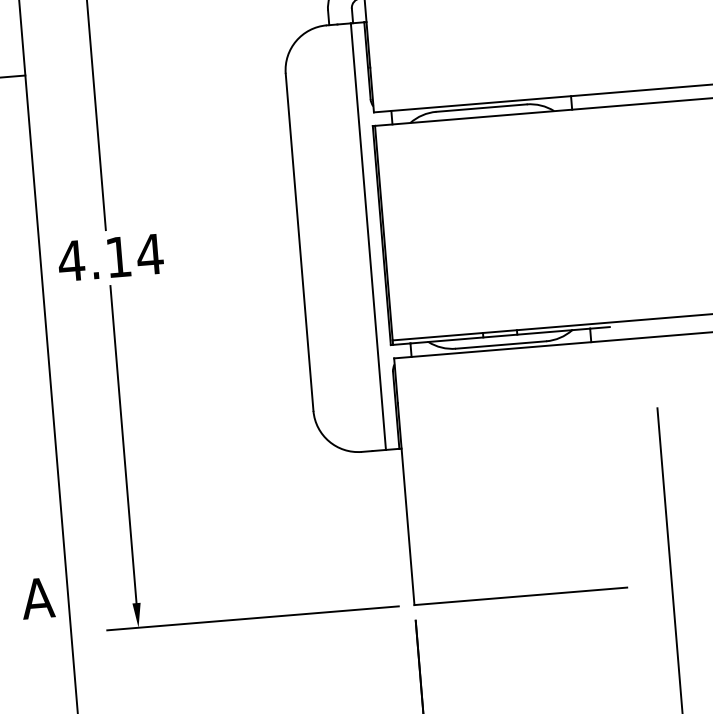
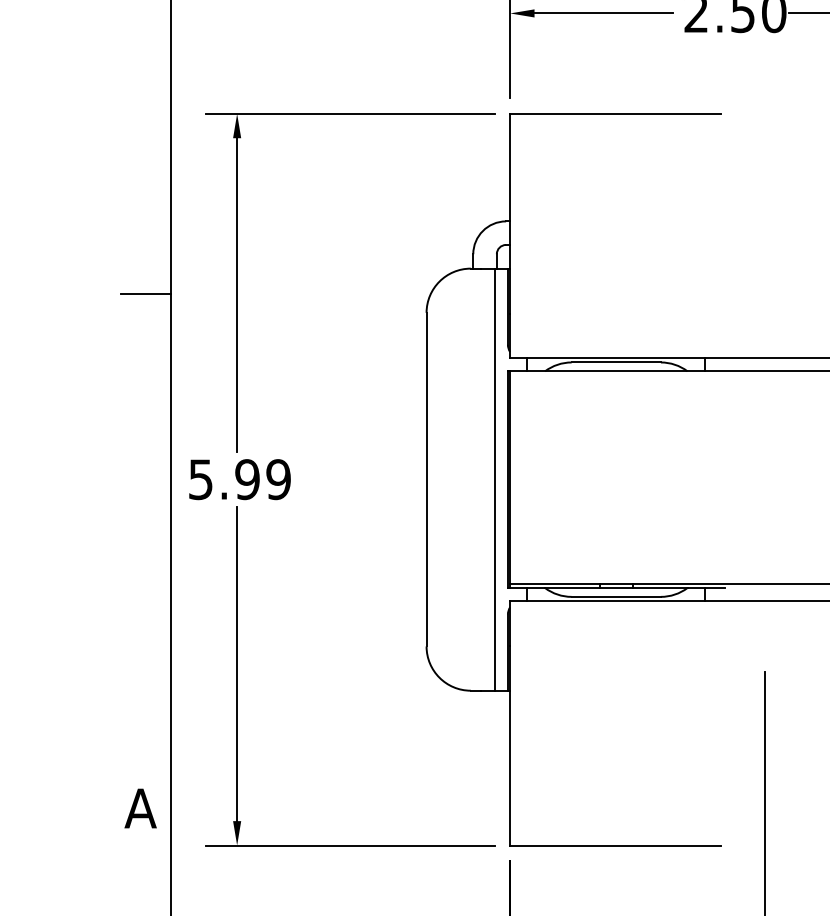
text: (110, 257) -> (239, 479), 4.14 -> 5.99

